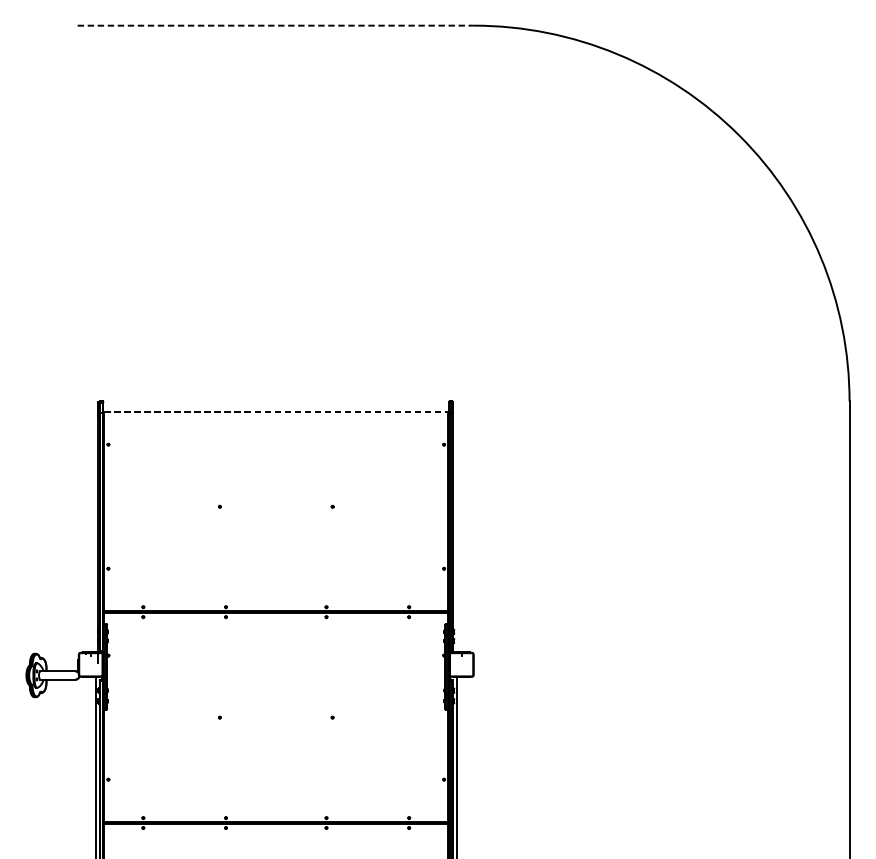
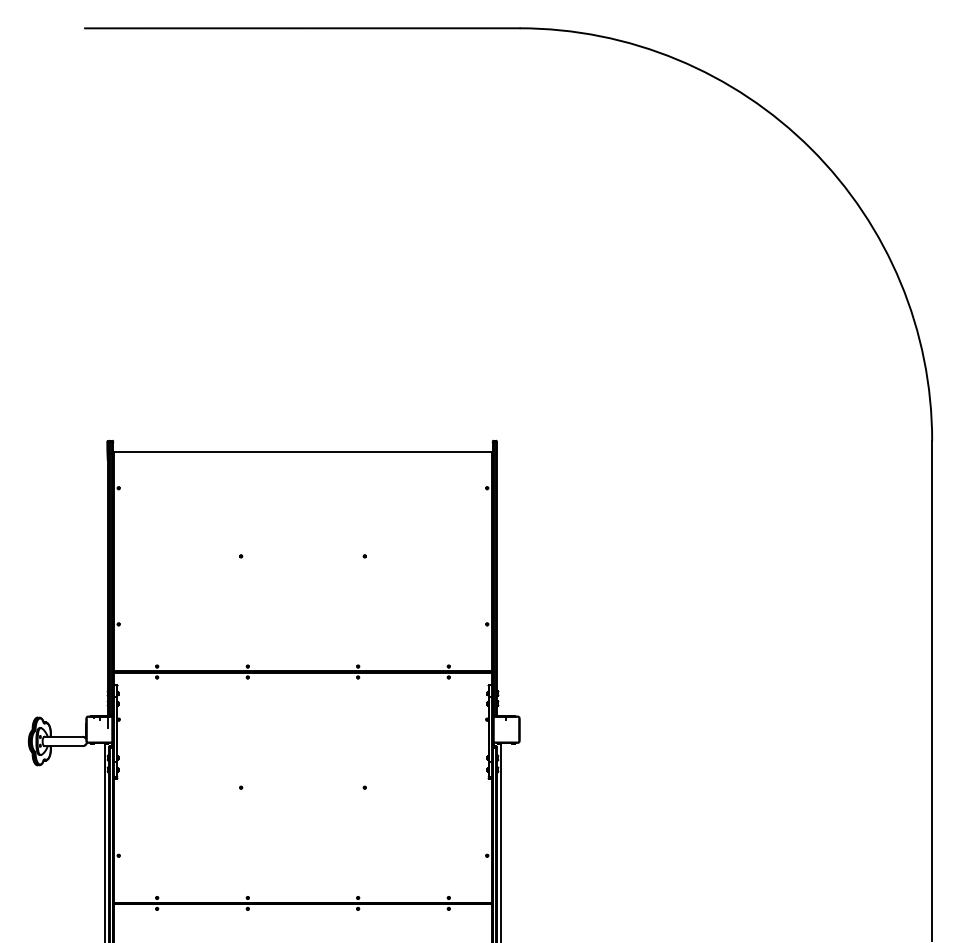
line: (275, 25) -> (302, 28), dashed -> solid
line: (276, 412) -> (303, 452), dashed -> solid

